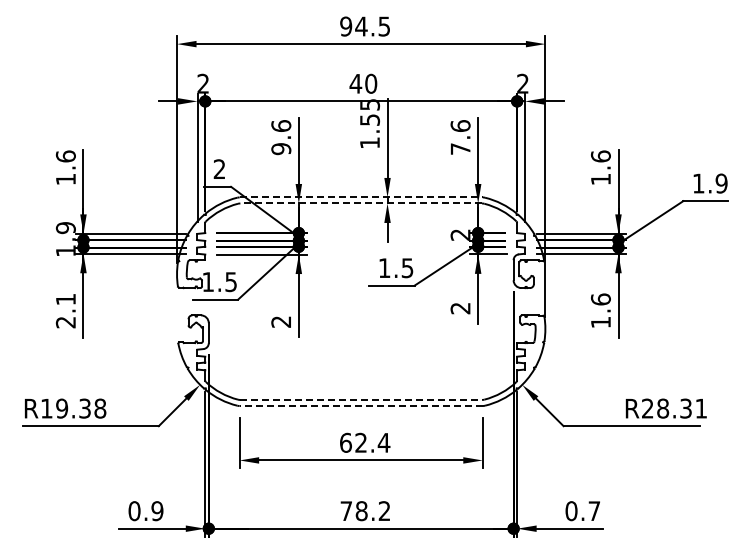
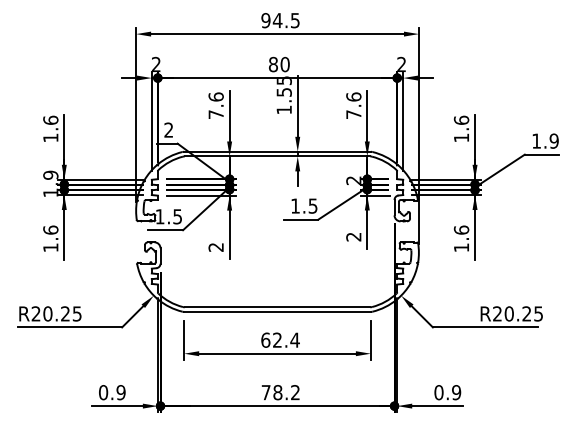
text: (355, 83) -> (273, 64), 40 -> 80
text: (281, 149) -> (216, 115), 9.6 -> 7.6
line: (361, 197) -> (277, 151), dashed -> solid
line: (361, 203) -> (277, 156), dashed -> solid
text: (65, 310) -> (50, 238), 2.1 -> 1.6
line: (361, 399) -> (277, 306), dashed -> solid
line: (361, 406) -> (277, 312), dashed -> solid
text: (73, 408) -> (56, 313), R19.38 -> R20.25
text: (681, 408) -> (523, 313), R28.31 -> R20.25
text: (594, 511) -> (456, 392), 0.7 -> 0.9

